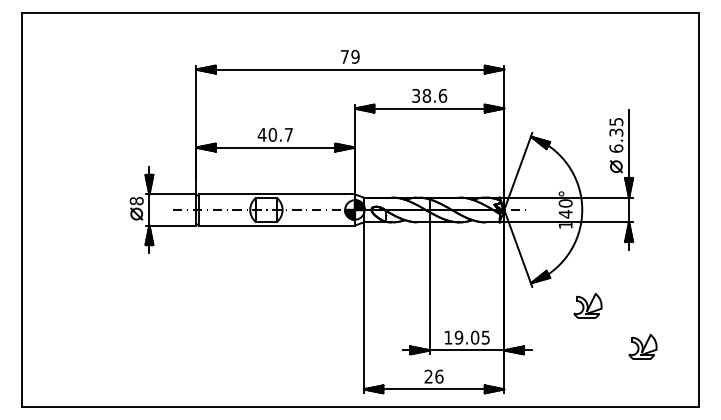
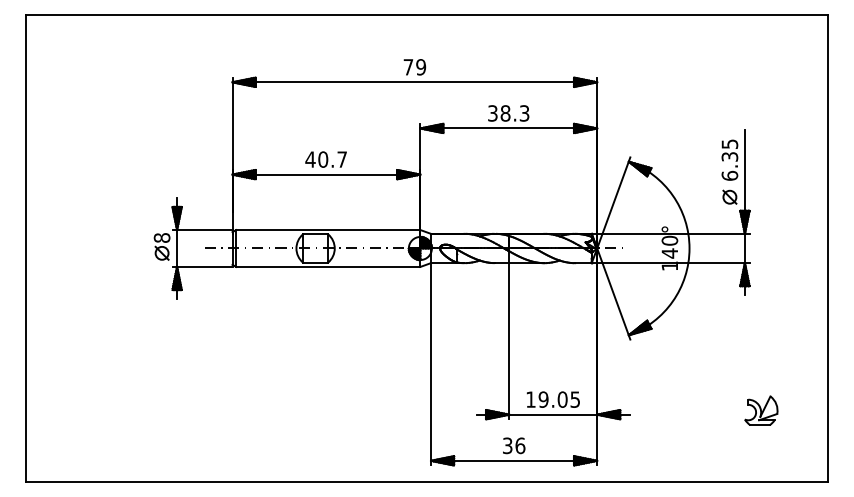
text: (442, 95) -> (524, 112), 38.6 -> 38.3
part: (587, 305) -> (695, 361), removed
text: (428, 376) -> (507, 445), 26 -> 36

